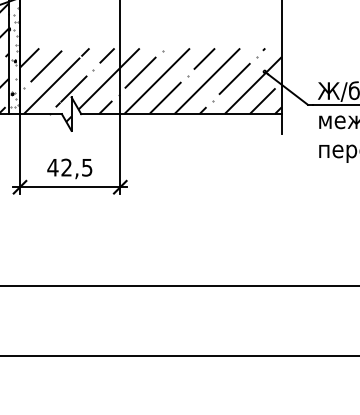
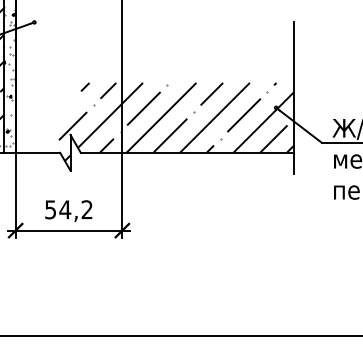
hatch: (49, 81) -> (47, 118), removed
text: (69, 167) -> (68, 209), 42,5 -> 54,2

